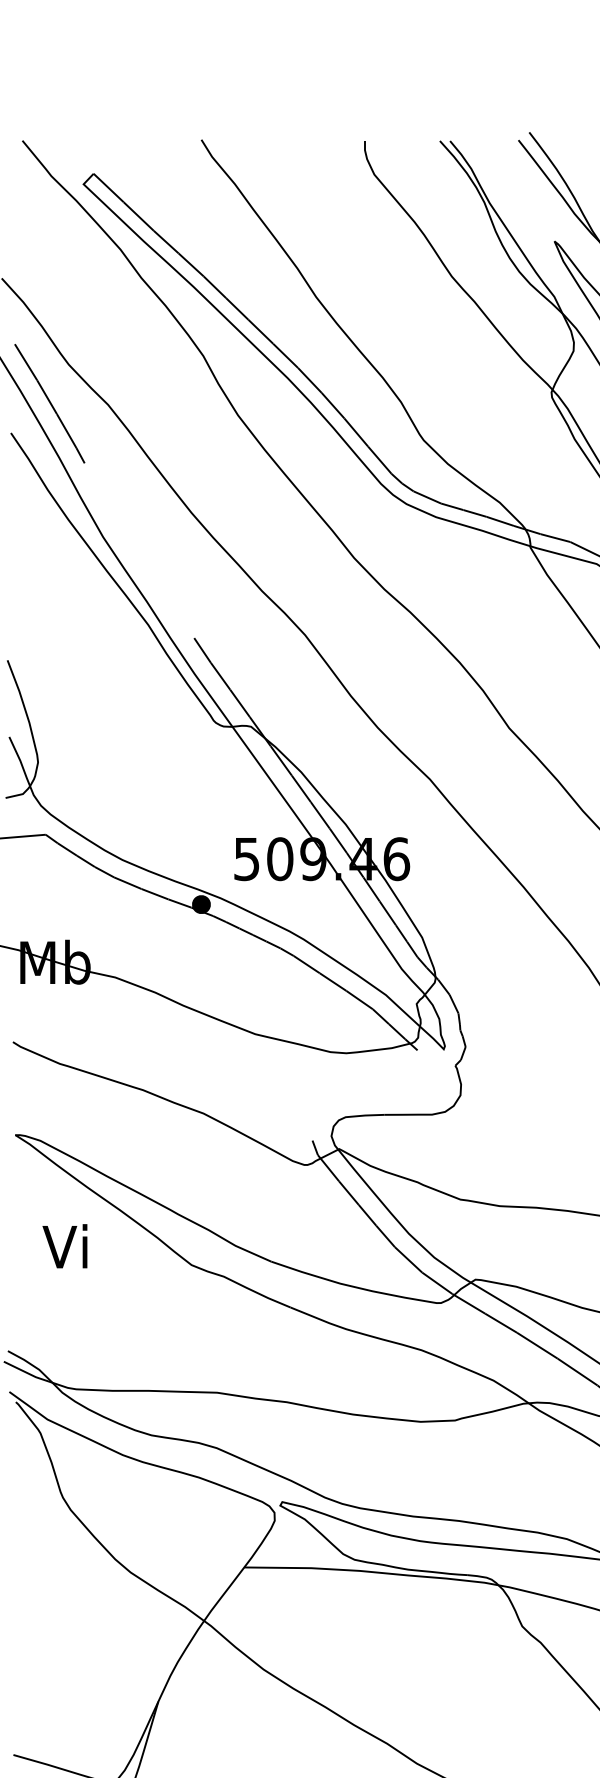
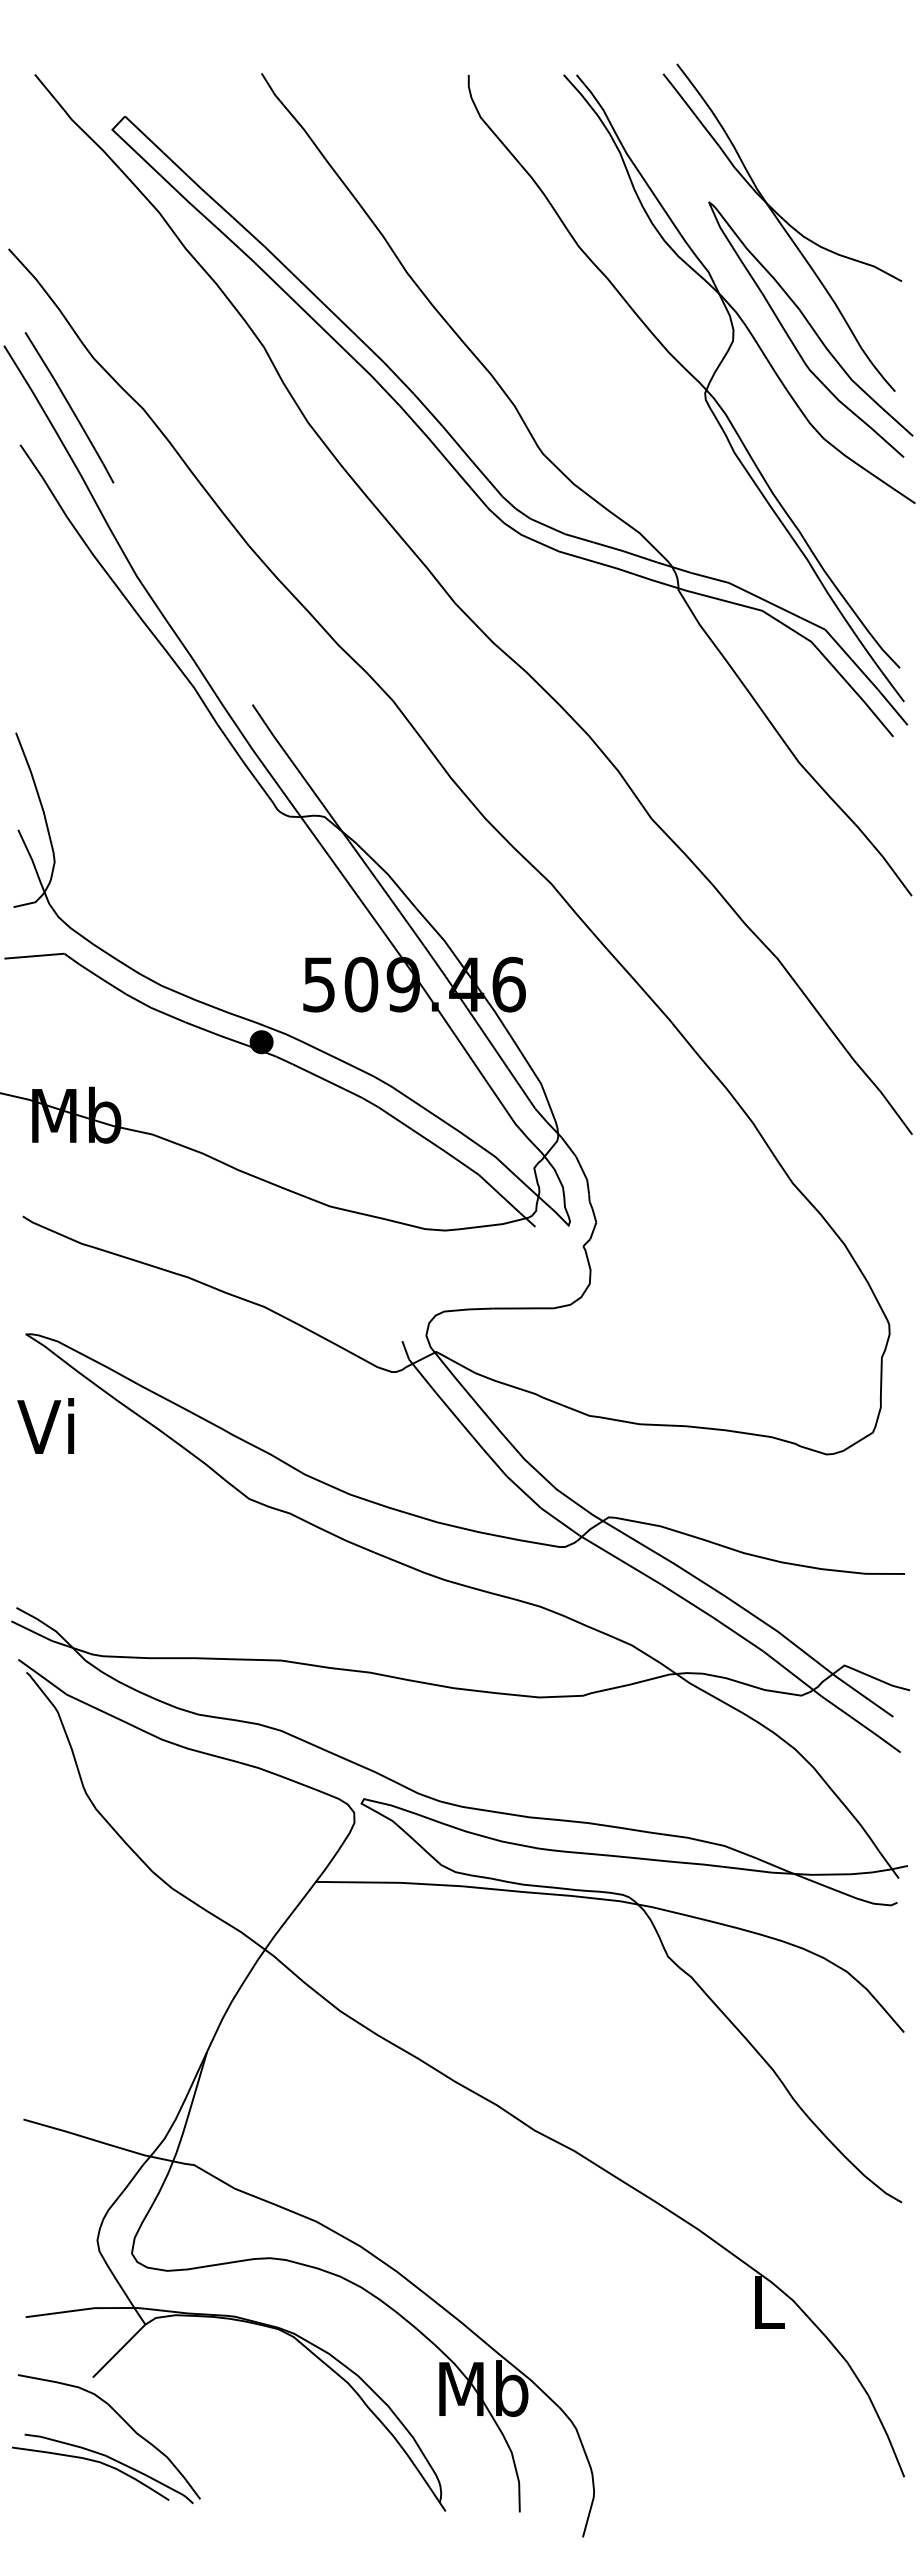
text: (64, 1245) -> (45, 1425), moved

